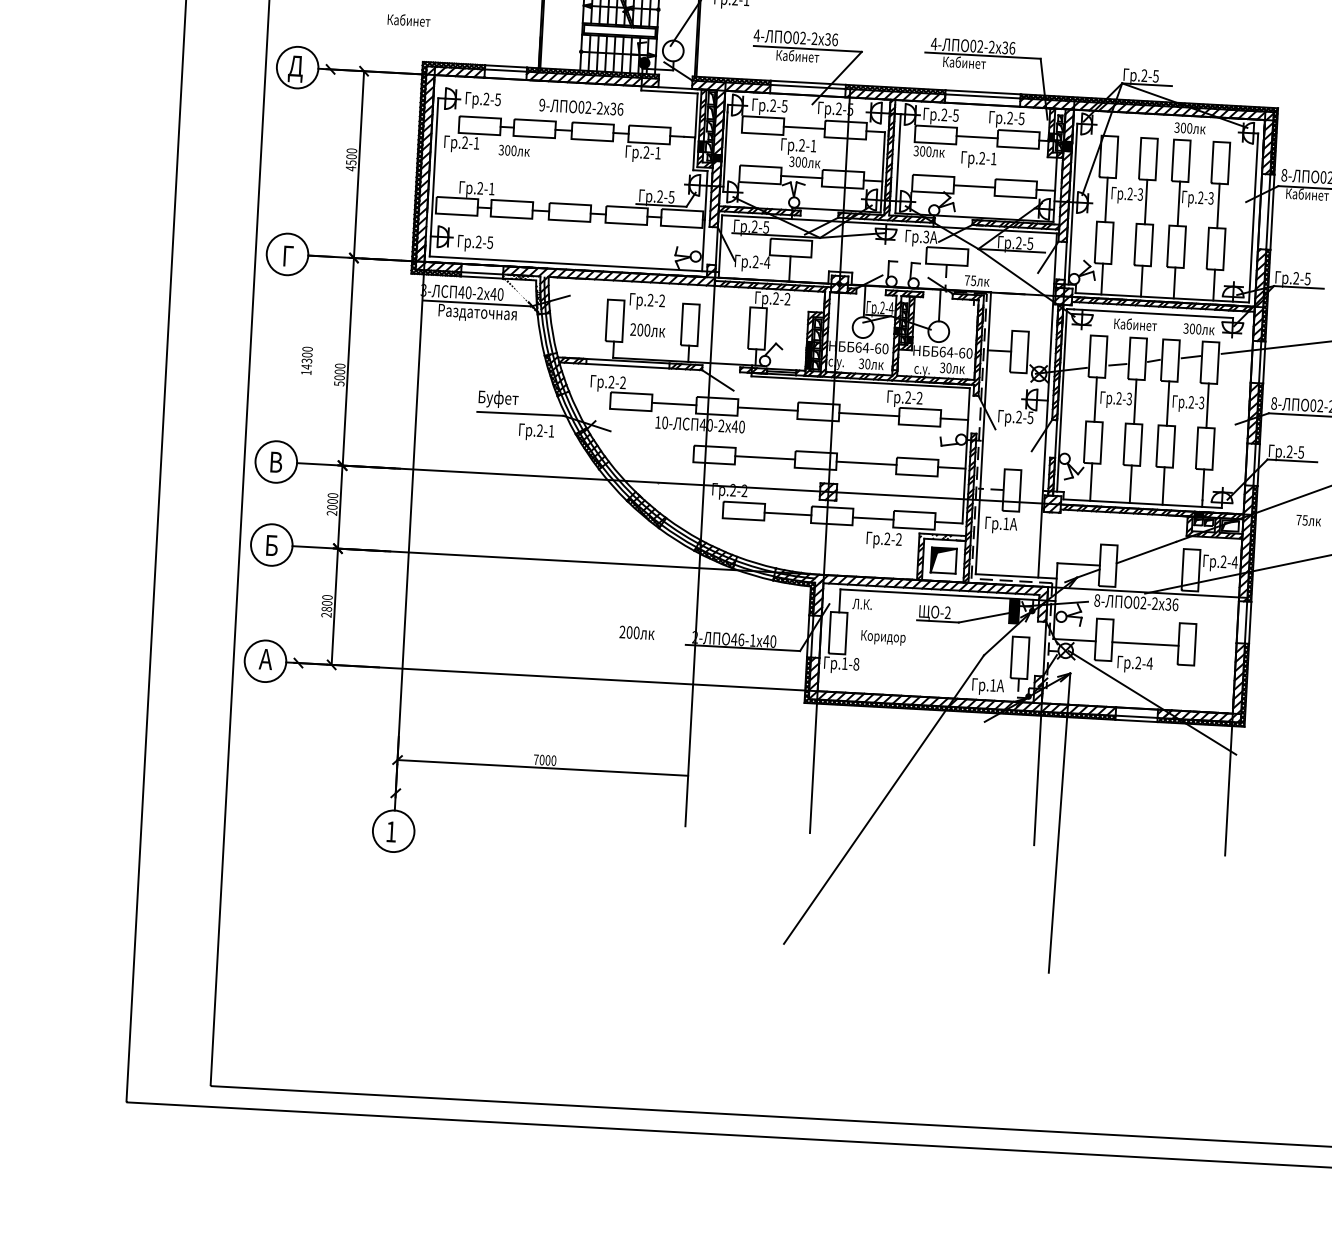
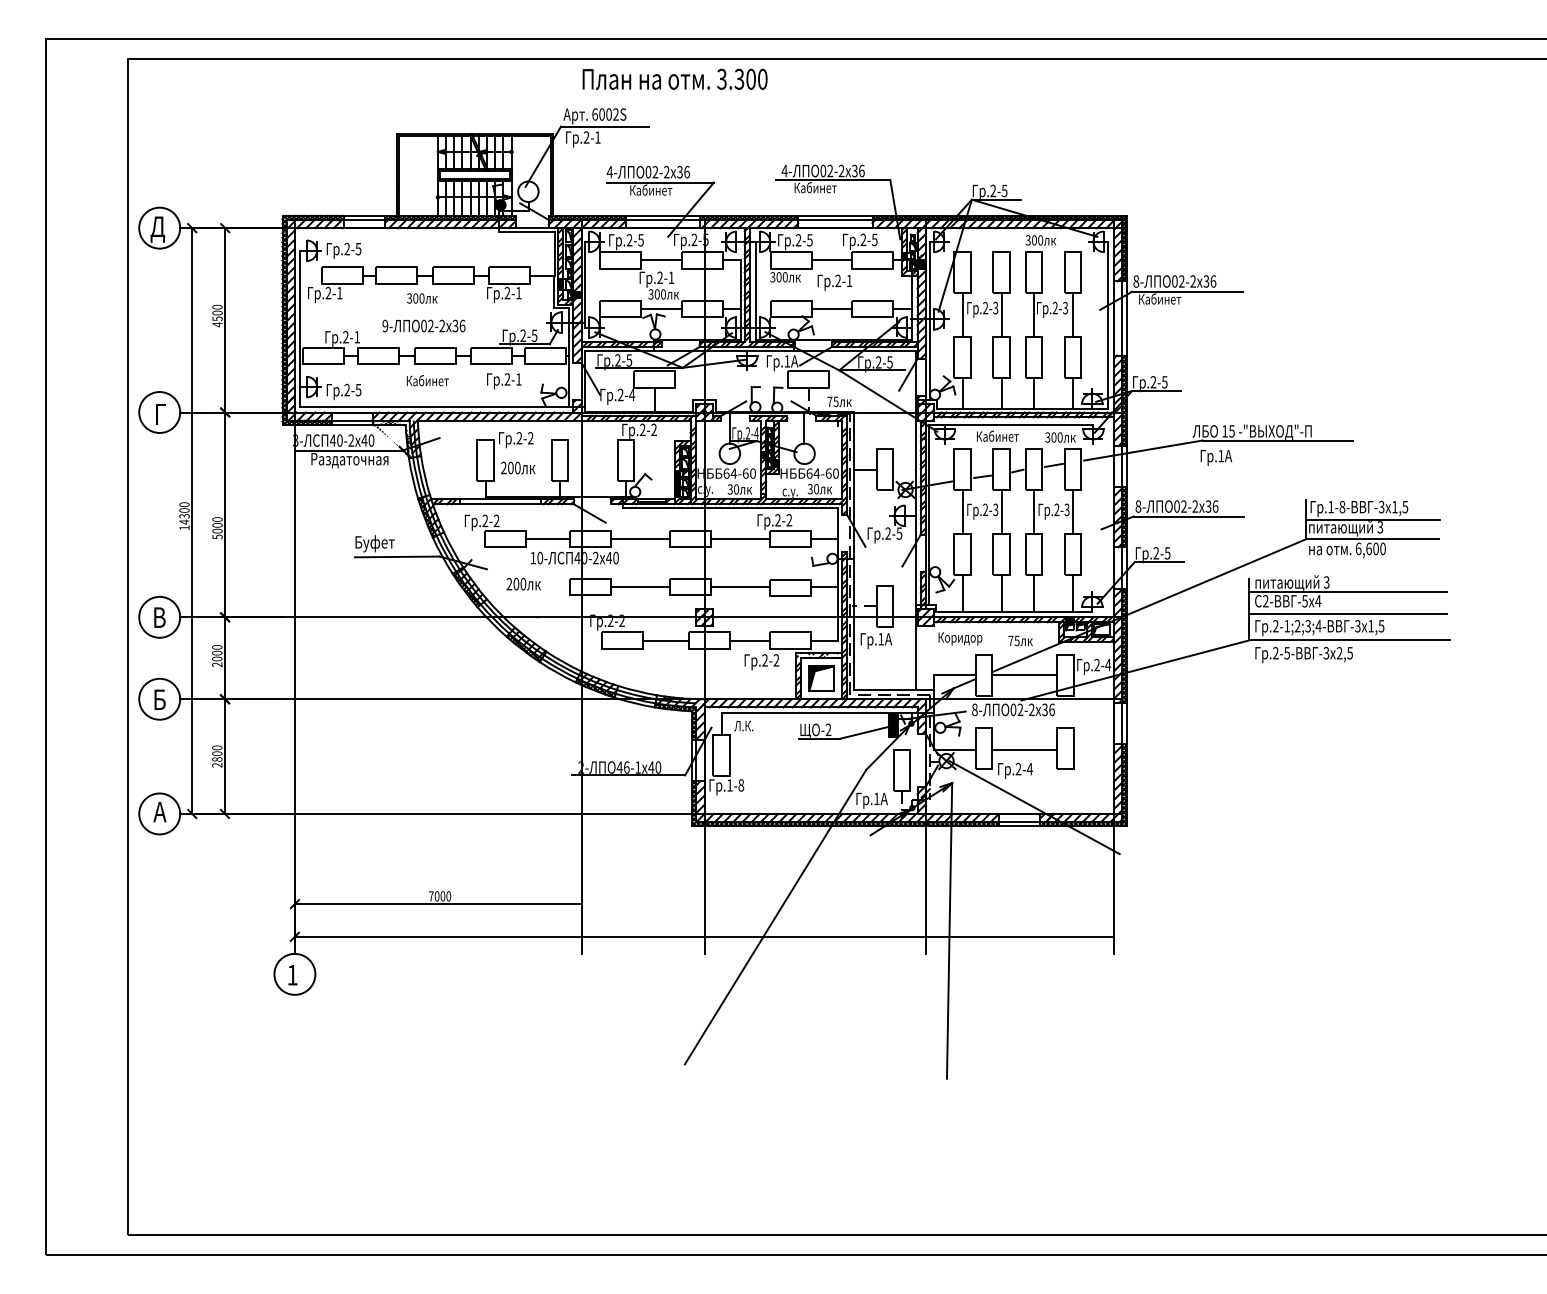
text: (408, 20) -> (427, 380), moved
text: (580, 106) -> (423, 325), moved
text: (514, 150) -> (422, 298), moved
text: (926, 237) -> (787, 361), .3 -> .1
line: (314, 365) -> (192, 520), added
text: (536, 432) -> (504, 381), moved
text: (1308, 520) -> (1020, 640), moved
line: (1149, 568) -> (1024, 675), added
text: (636, 633) -> (523, 584), moved
text: (883, 637) -> (960, 638), moved
line: (810, 815) -> (704, 936), added

